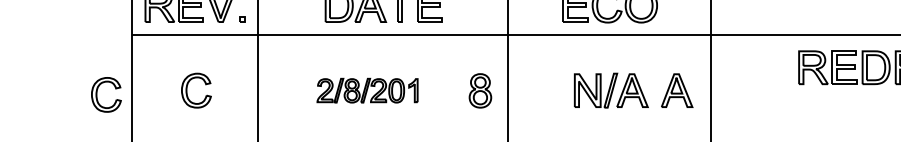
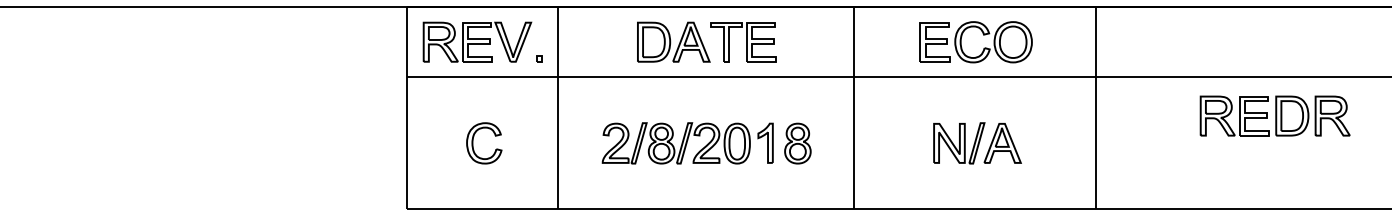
part: (367, 90) -> (687, 143), size x1.43
part: (480, 90) -> (797, 143), moved
part: (676, 90) -> (1055, 143), removed
part: (97, 94) -> (366, 148), removed

